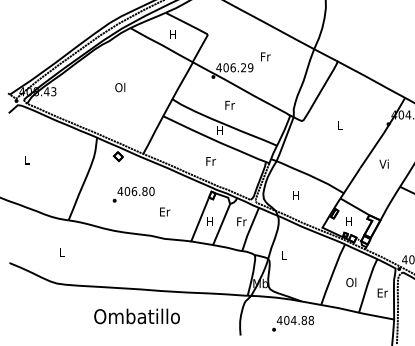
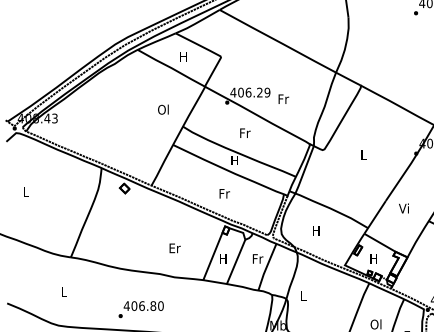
text: (265, 56) -> (283, 98), moved
text: (120, 87) -> (163, 109), moved
text: (383, 163) -> (403, 207), moved
text: (133, 194) -> (140, 309), moved

